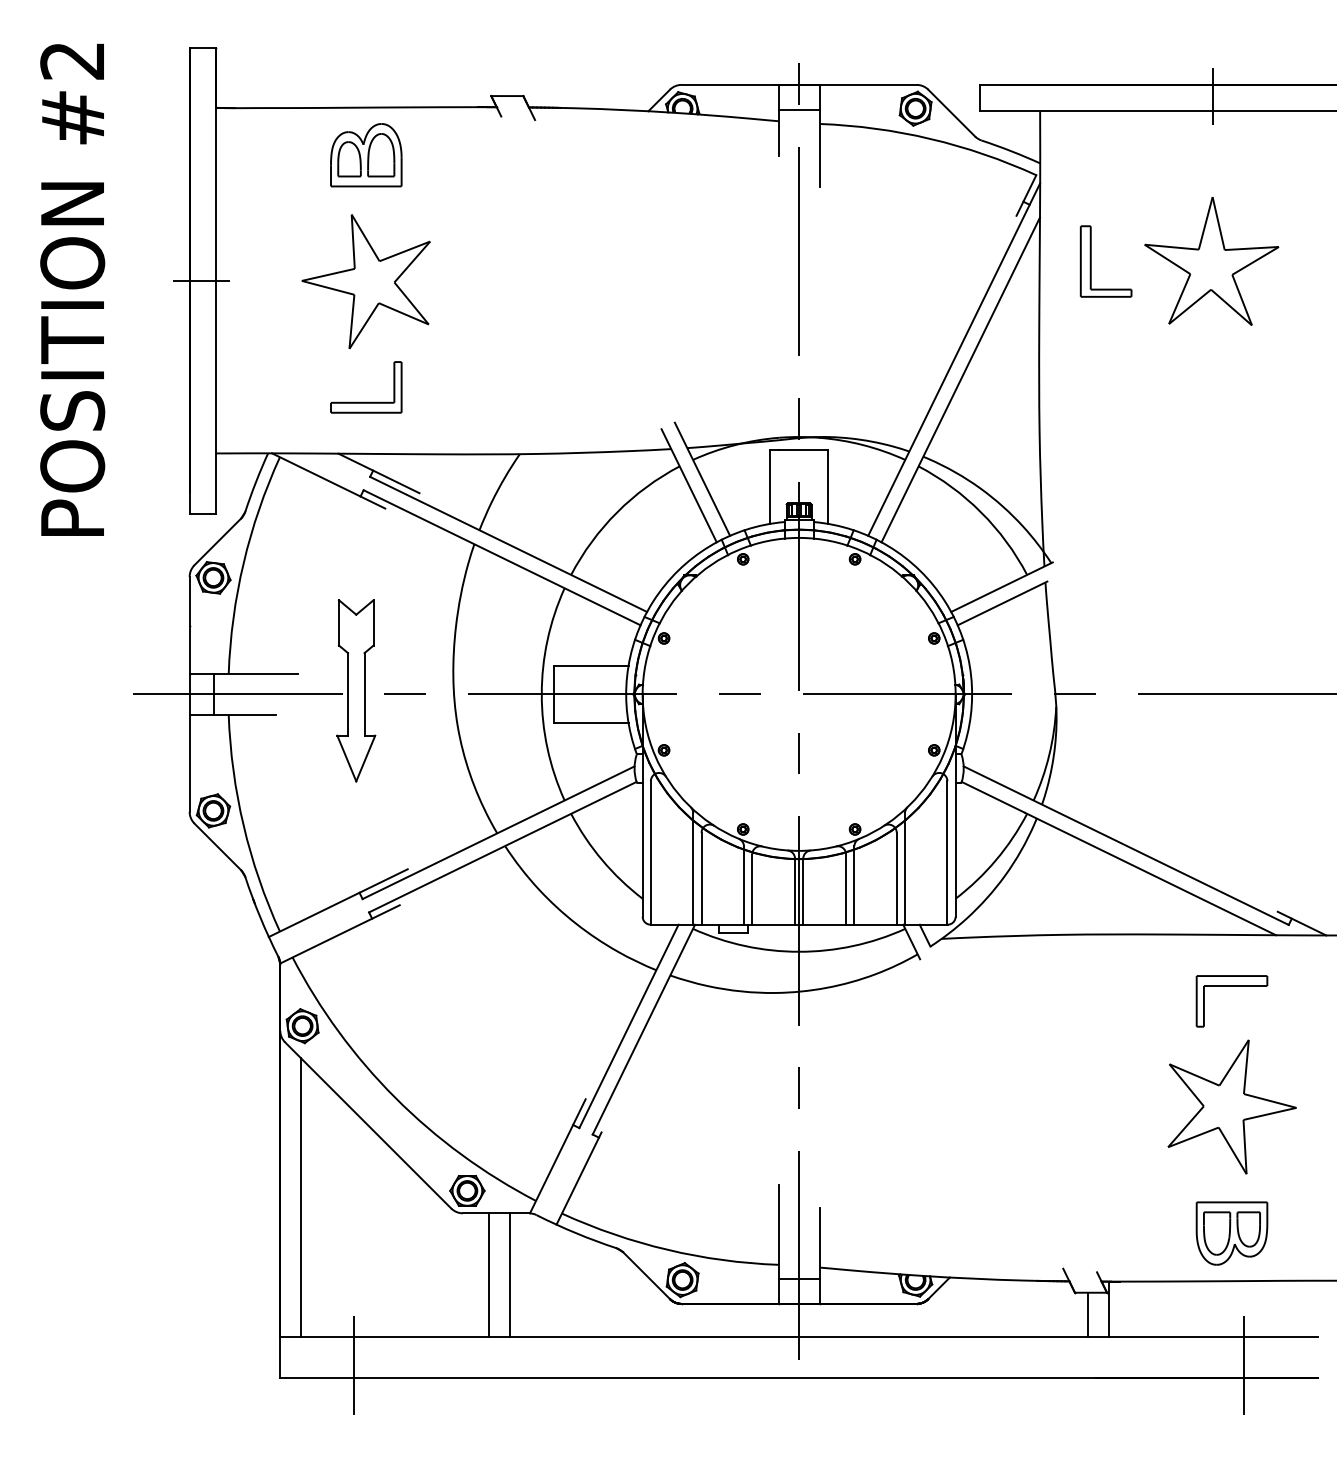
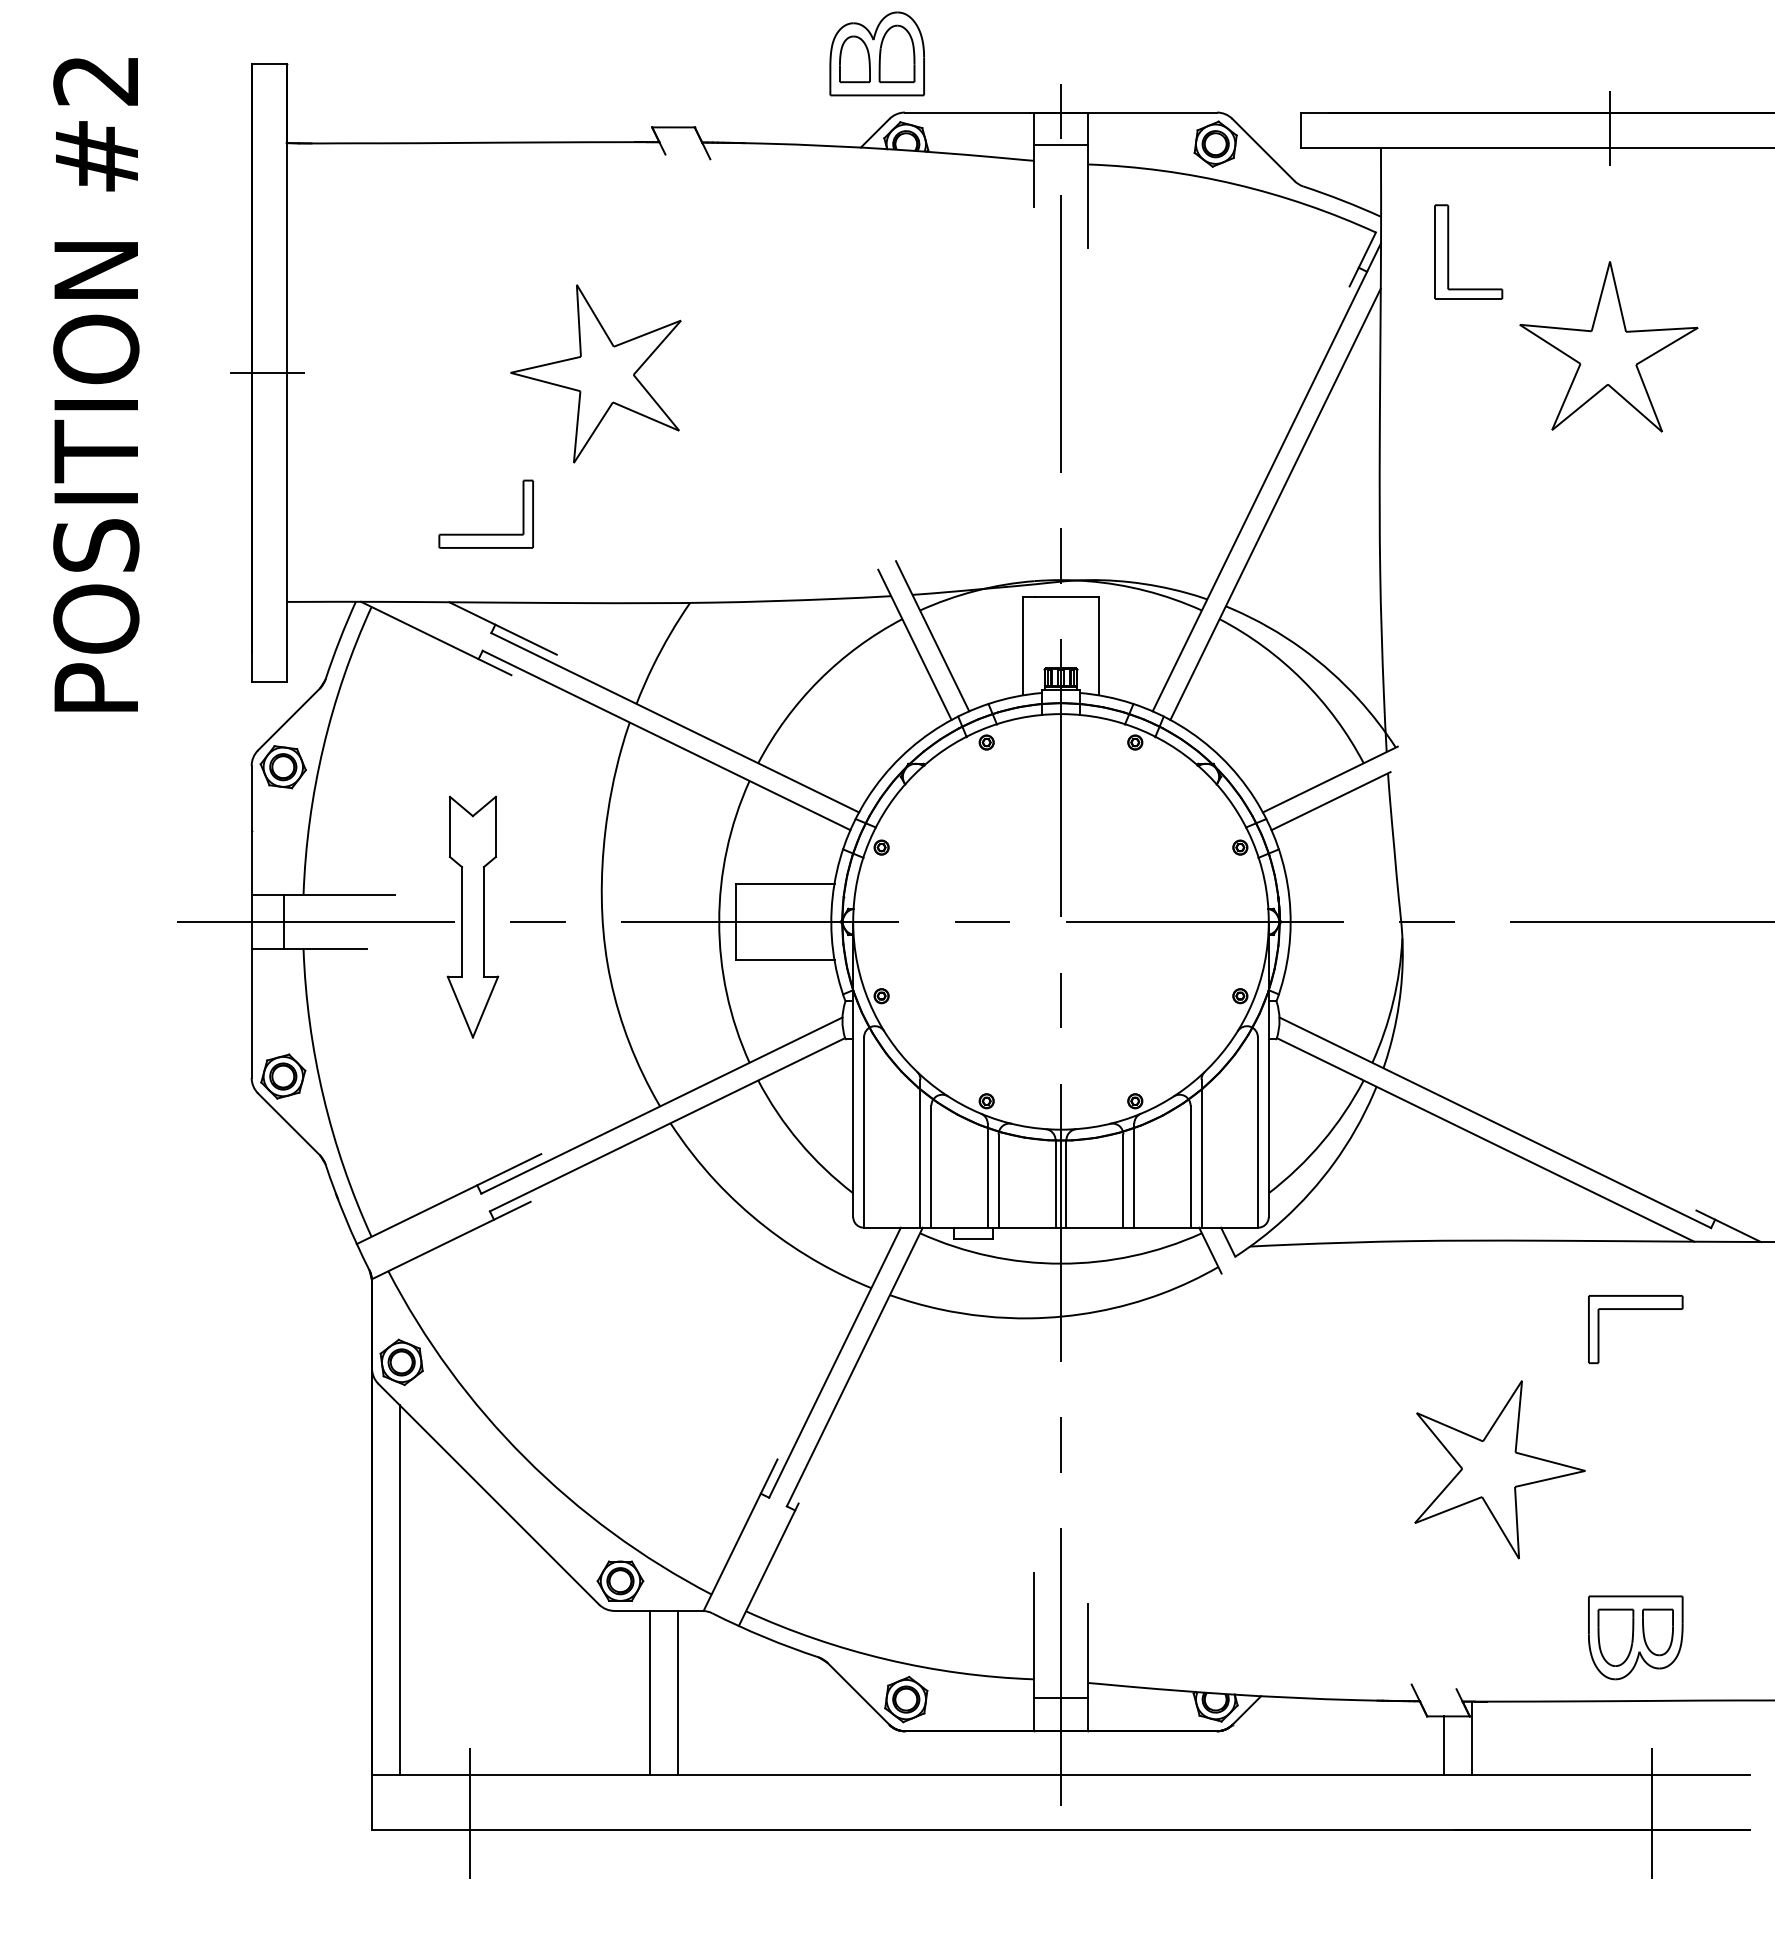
part: (365, 154) -> (876, 53), moved
part: (1091, 261) -> (1449, 251), moved
part: (365, 281) -> (595, 373), moved
part: (1231, 1106) -> (1499, 1469), moved

